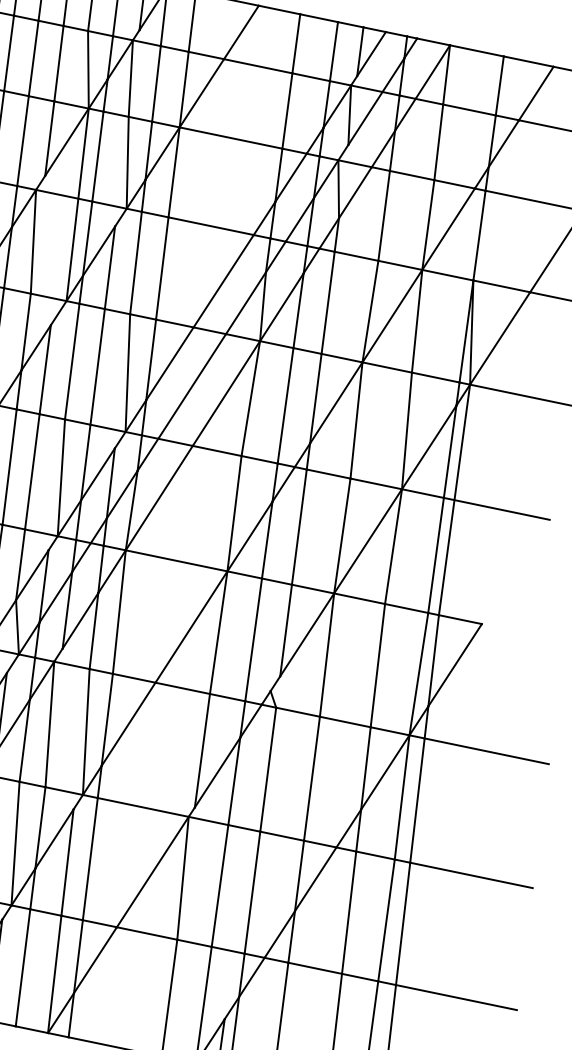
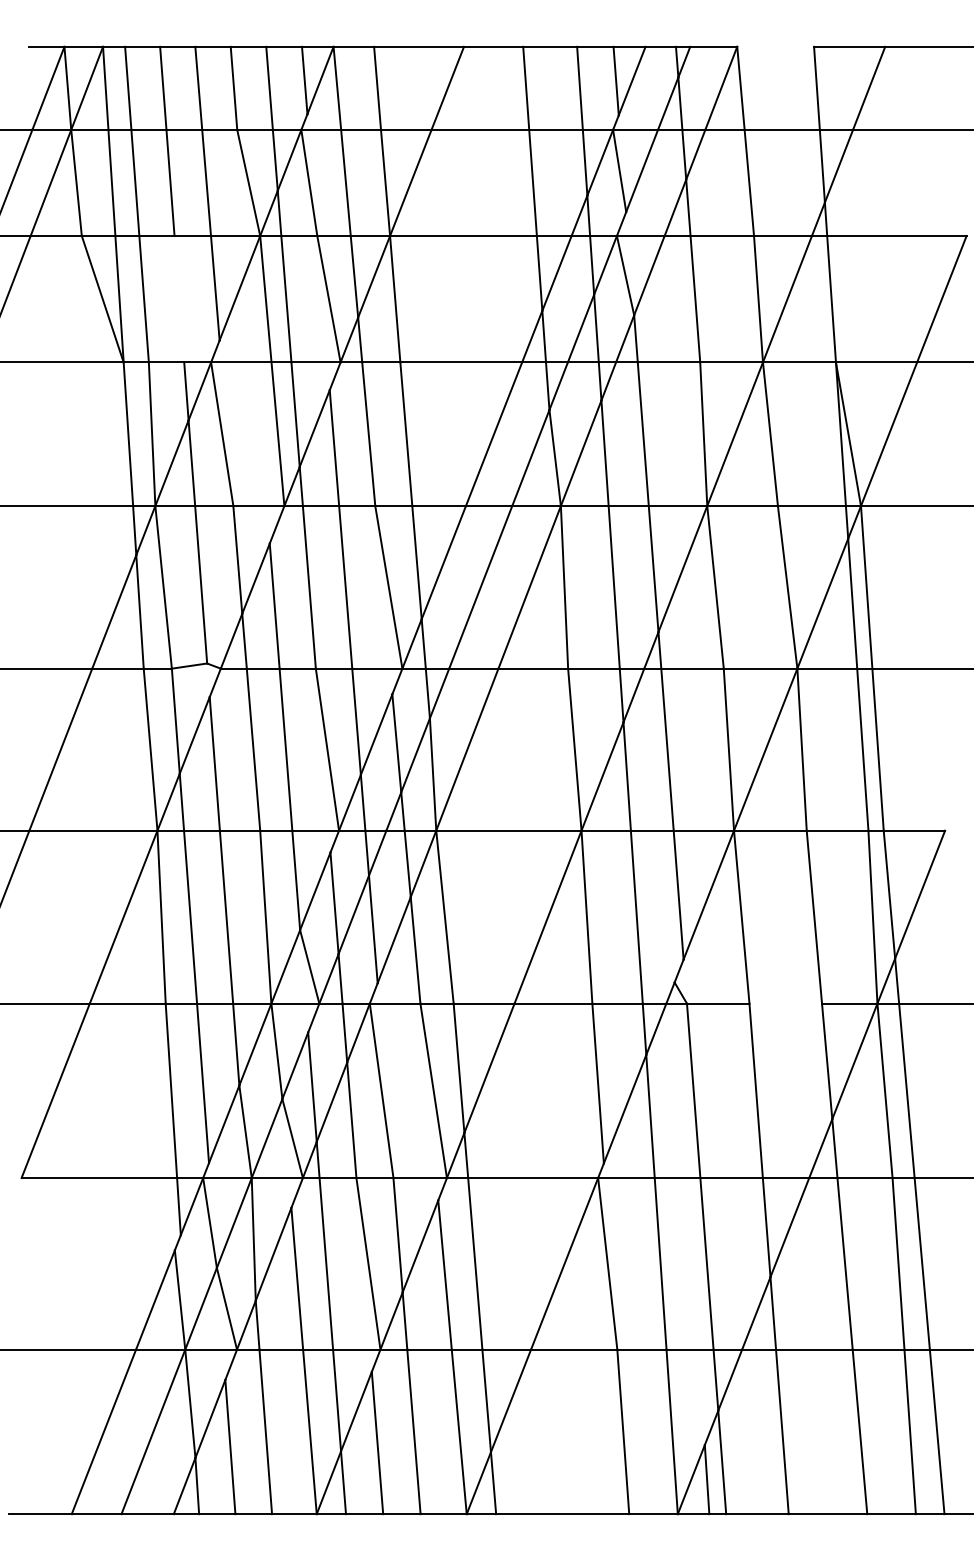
line: (476, 50) -> (775, 46), removed
line: (23, 141) -> (179, 299), removed
line: (345, 721) -> (785, 1003), removed

